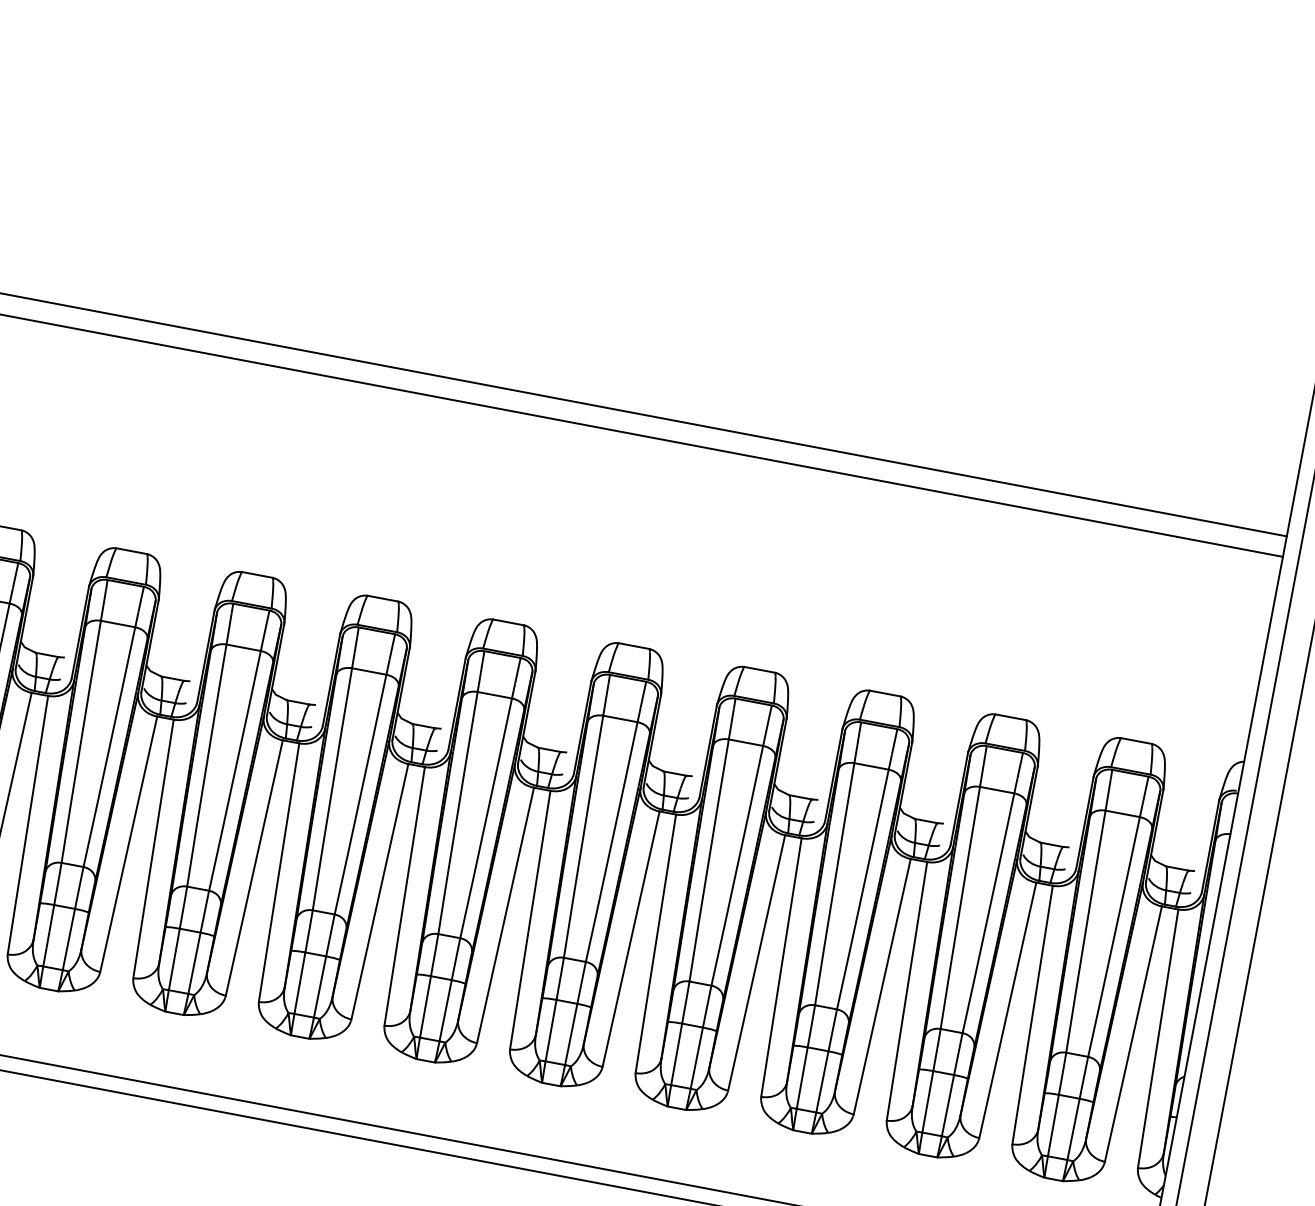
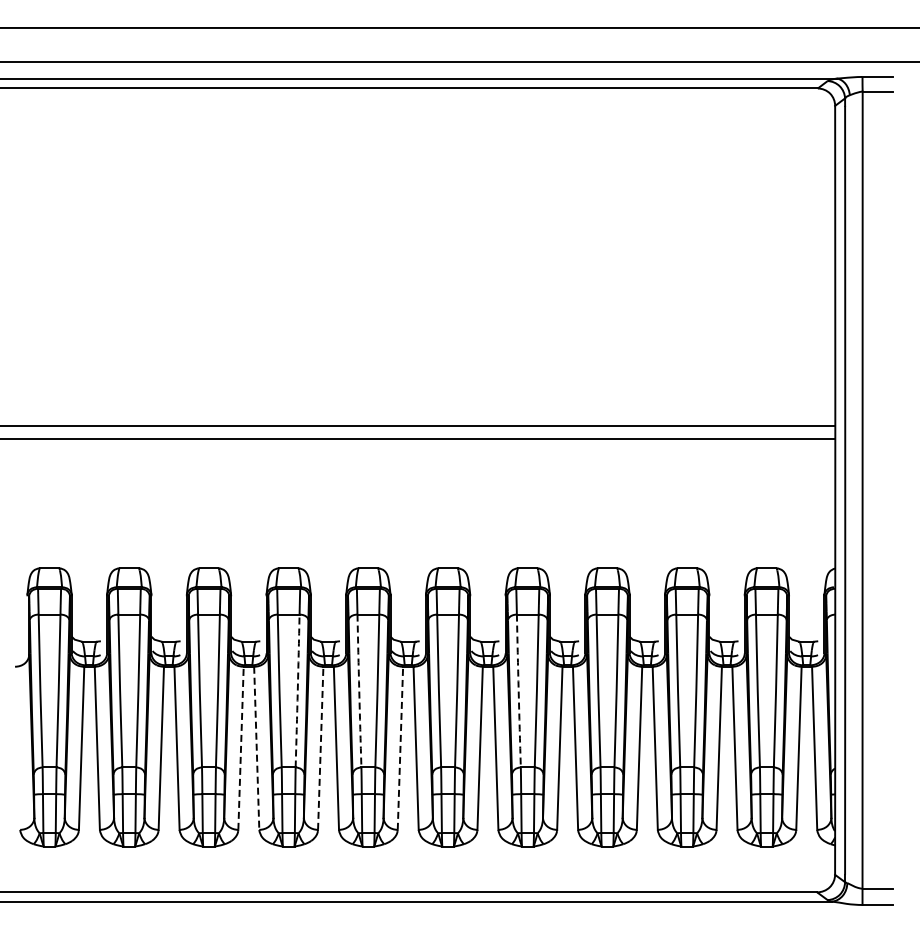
arc: (360, 795) -> (297, 691), solid -> dashed
arc: (457, 813) -> (359, 691), solid -> dashed
arc: (708, 861) -> (518, 691), solid -> dashed
line: (255, 868) -> (241, 748), solid -> dashed
line: (278, 872) -> (256, 748), solid -> dashed
line: (379, 891) -> (320, 748), solid -> dashed
line: (505, 915) -> (400, 748), solid -> dashed

